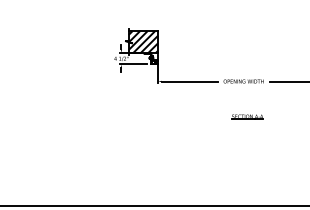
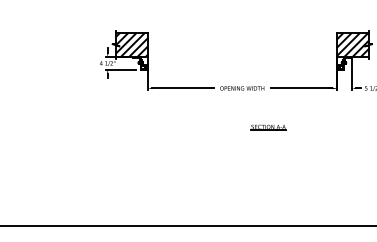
part: (247, 117) -> (268, 127), moved

